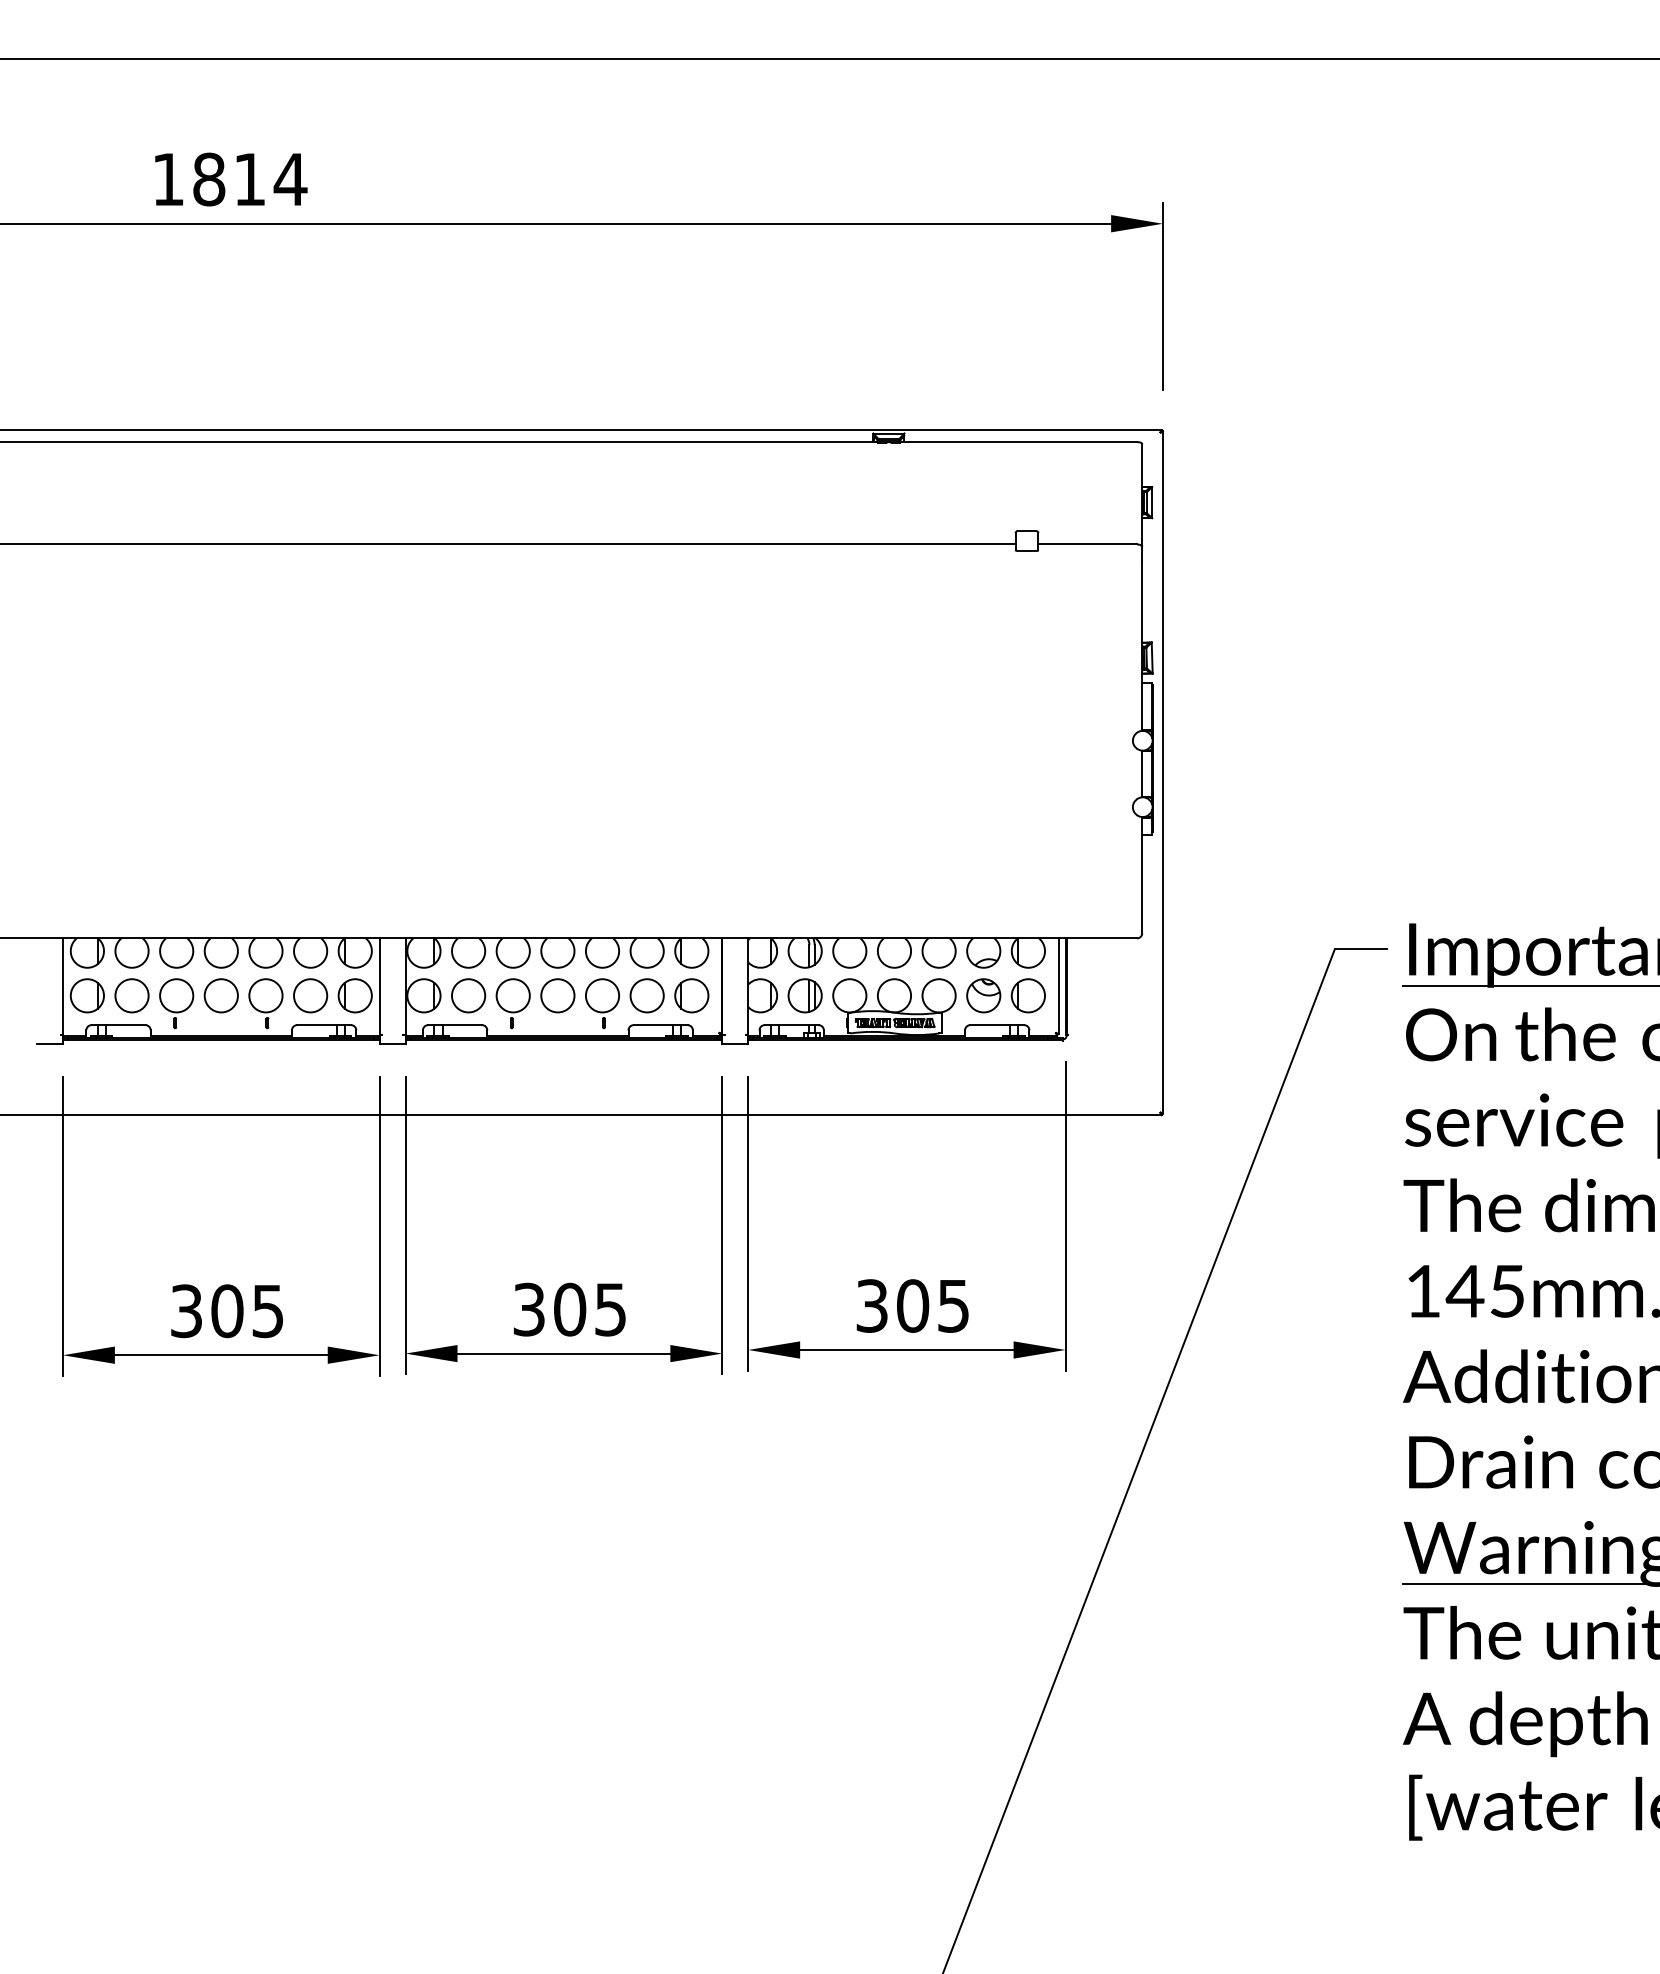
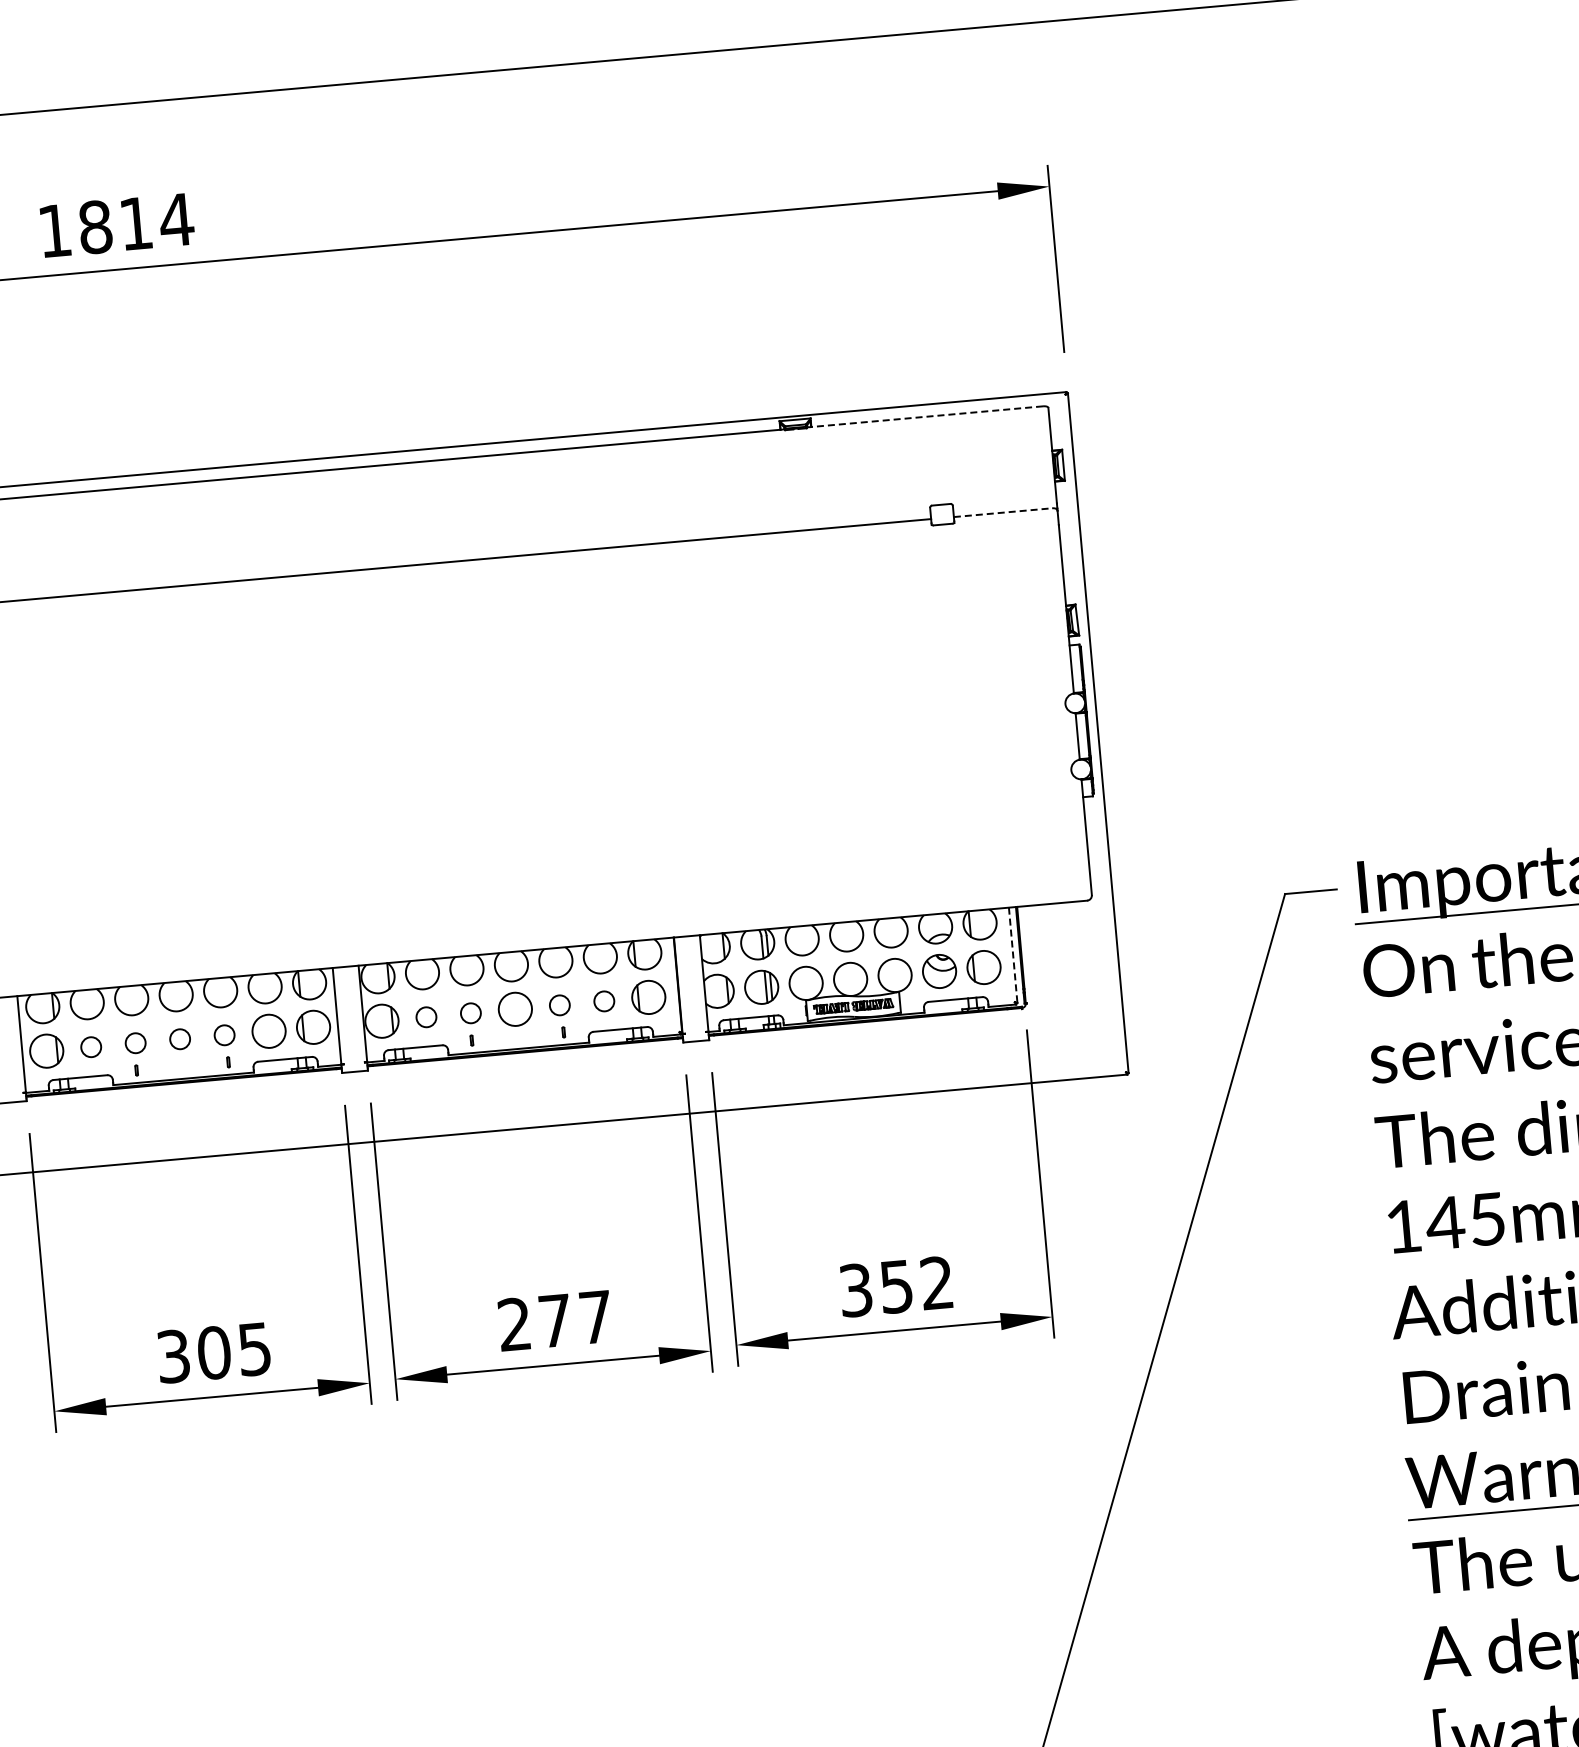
line: (1018, 442) -> (924, 417), solid -> dashed
line: (1088, 544) -> (1003, 512), solid -> dashed
line: (1058, 986) -> (1013, 955), solid -> dashed
circle: (131, 995) -> (90, 1046), size x0.6
circle: (176, 995) -> (135, 1042), size x0.6
circle: (220, 995) -> (179, 1039), size x0.6
circle: (265, 995) -> (224, 1035), size x0.6
circle: (468, 995) -> (426, 1016), size x0.6
circle: (512, 995) -> (470, 1013), size x0.6
circle: (602, 995) -> (559, 1005), size x0.6
circle: (646, 995) -> (603, 1001), size x0.6
text: (932, 1305) -> (916, 1284), 305 -> 352
text: (569, 1309) -> (554, 1320), 305 -> 277

